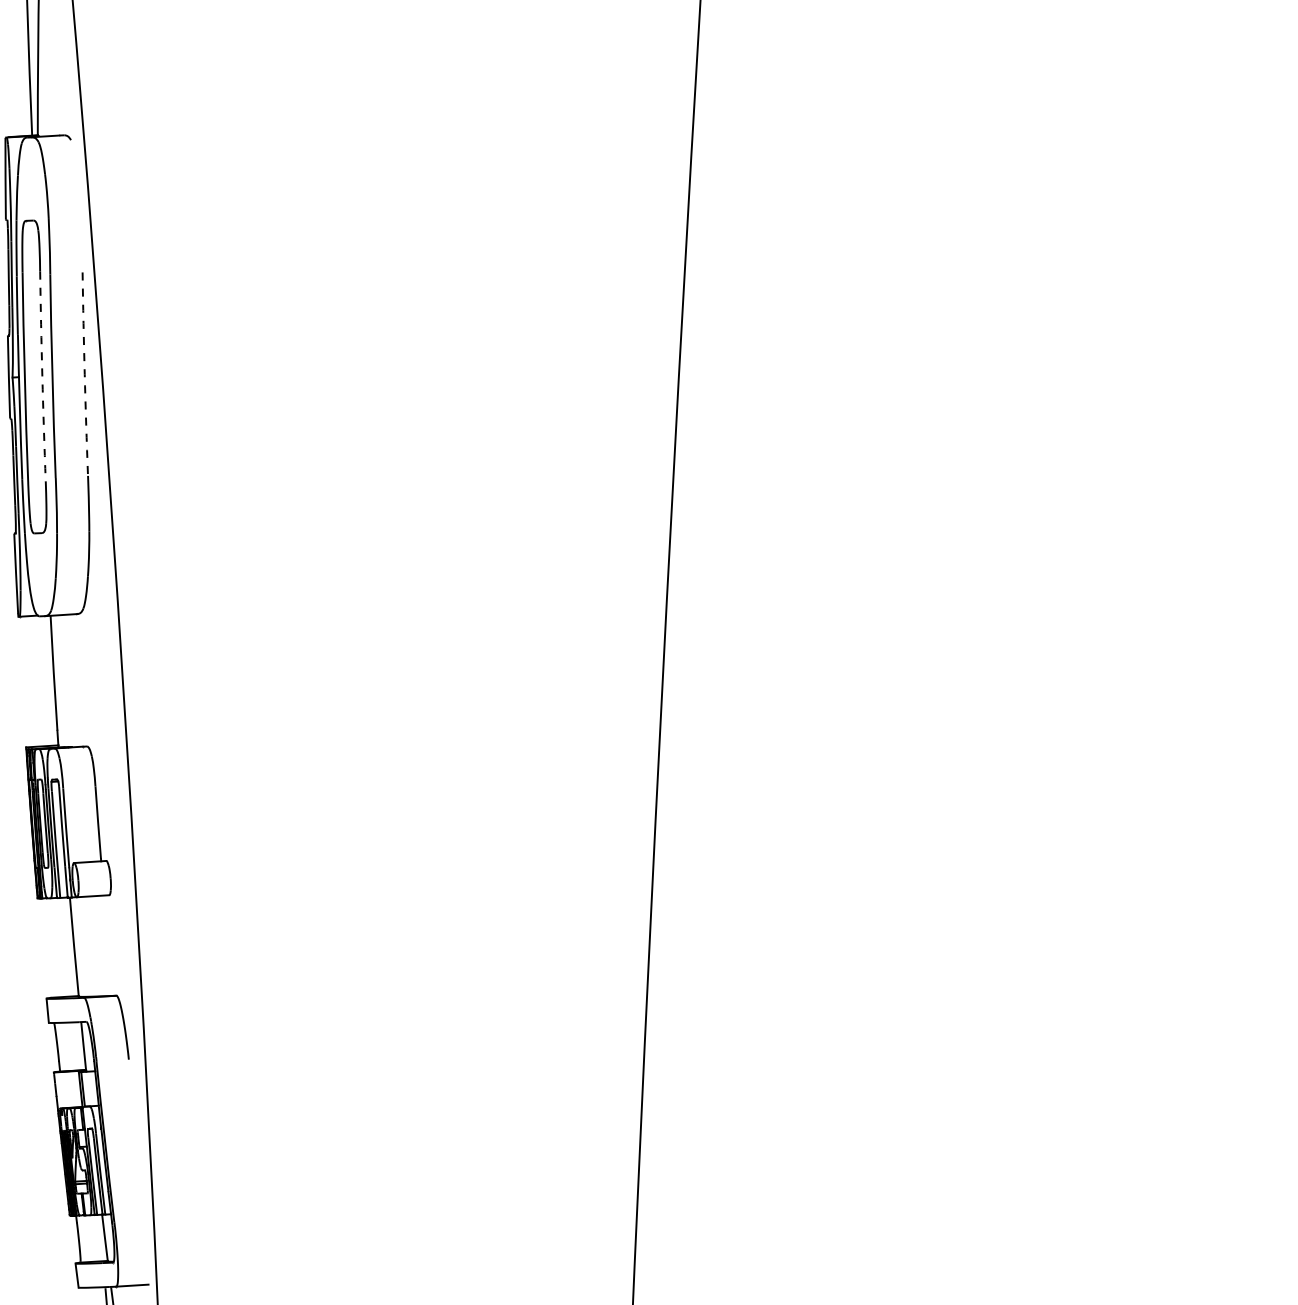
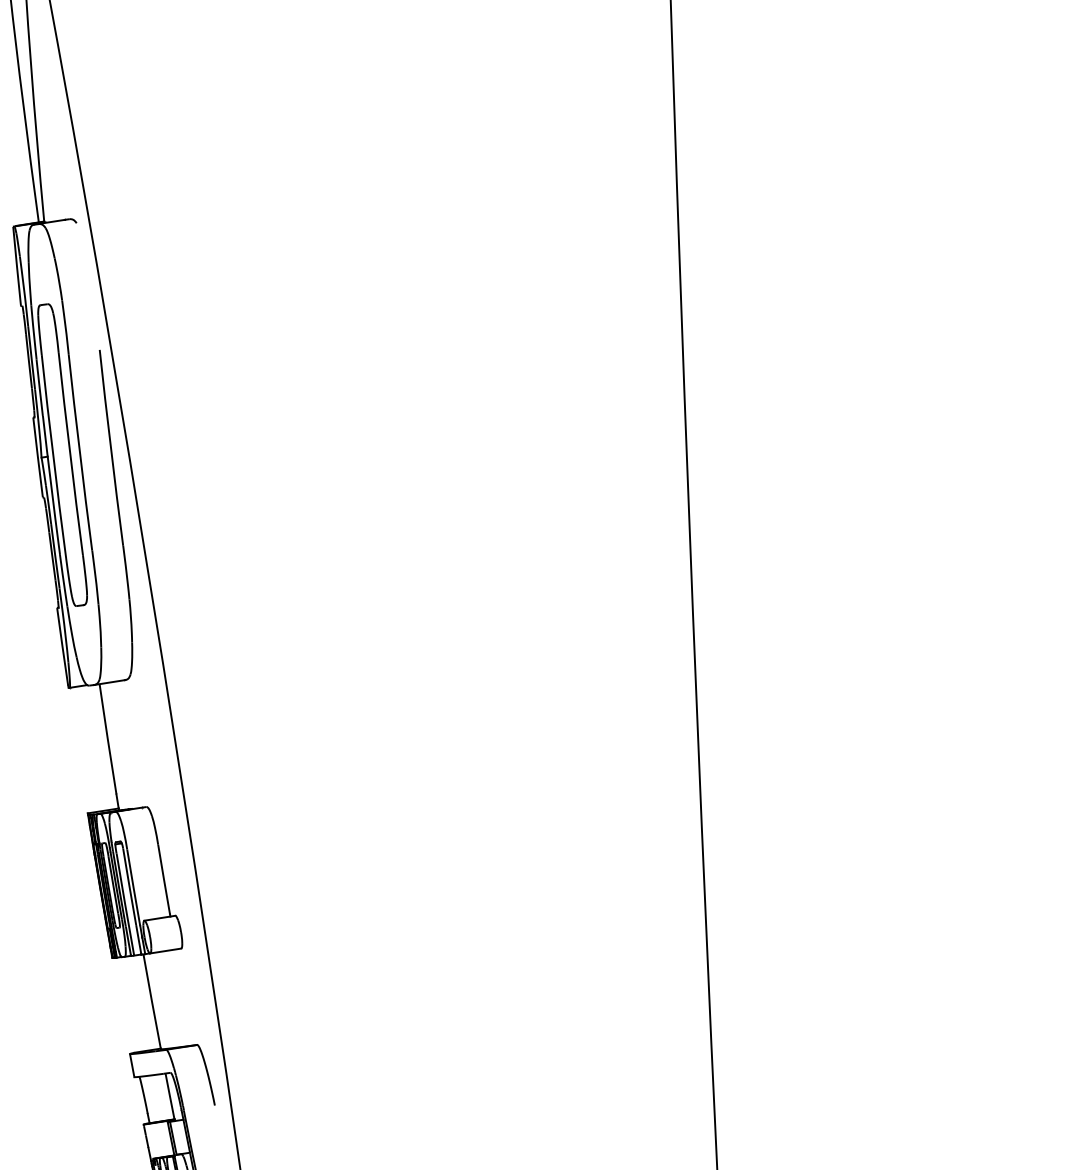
arc: (84, 374) -> (110, 448), dashed -> solid
arc: (42, 376) -> (70, 453), dashed -> solid

